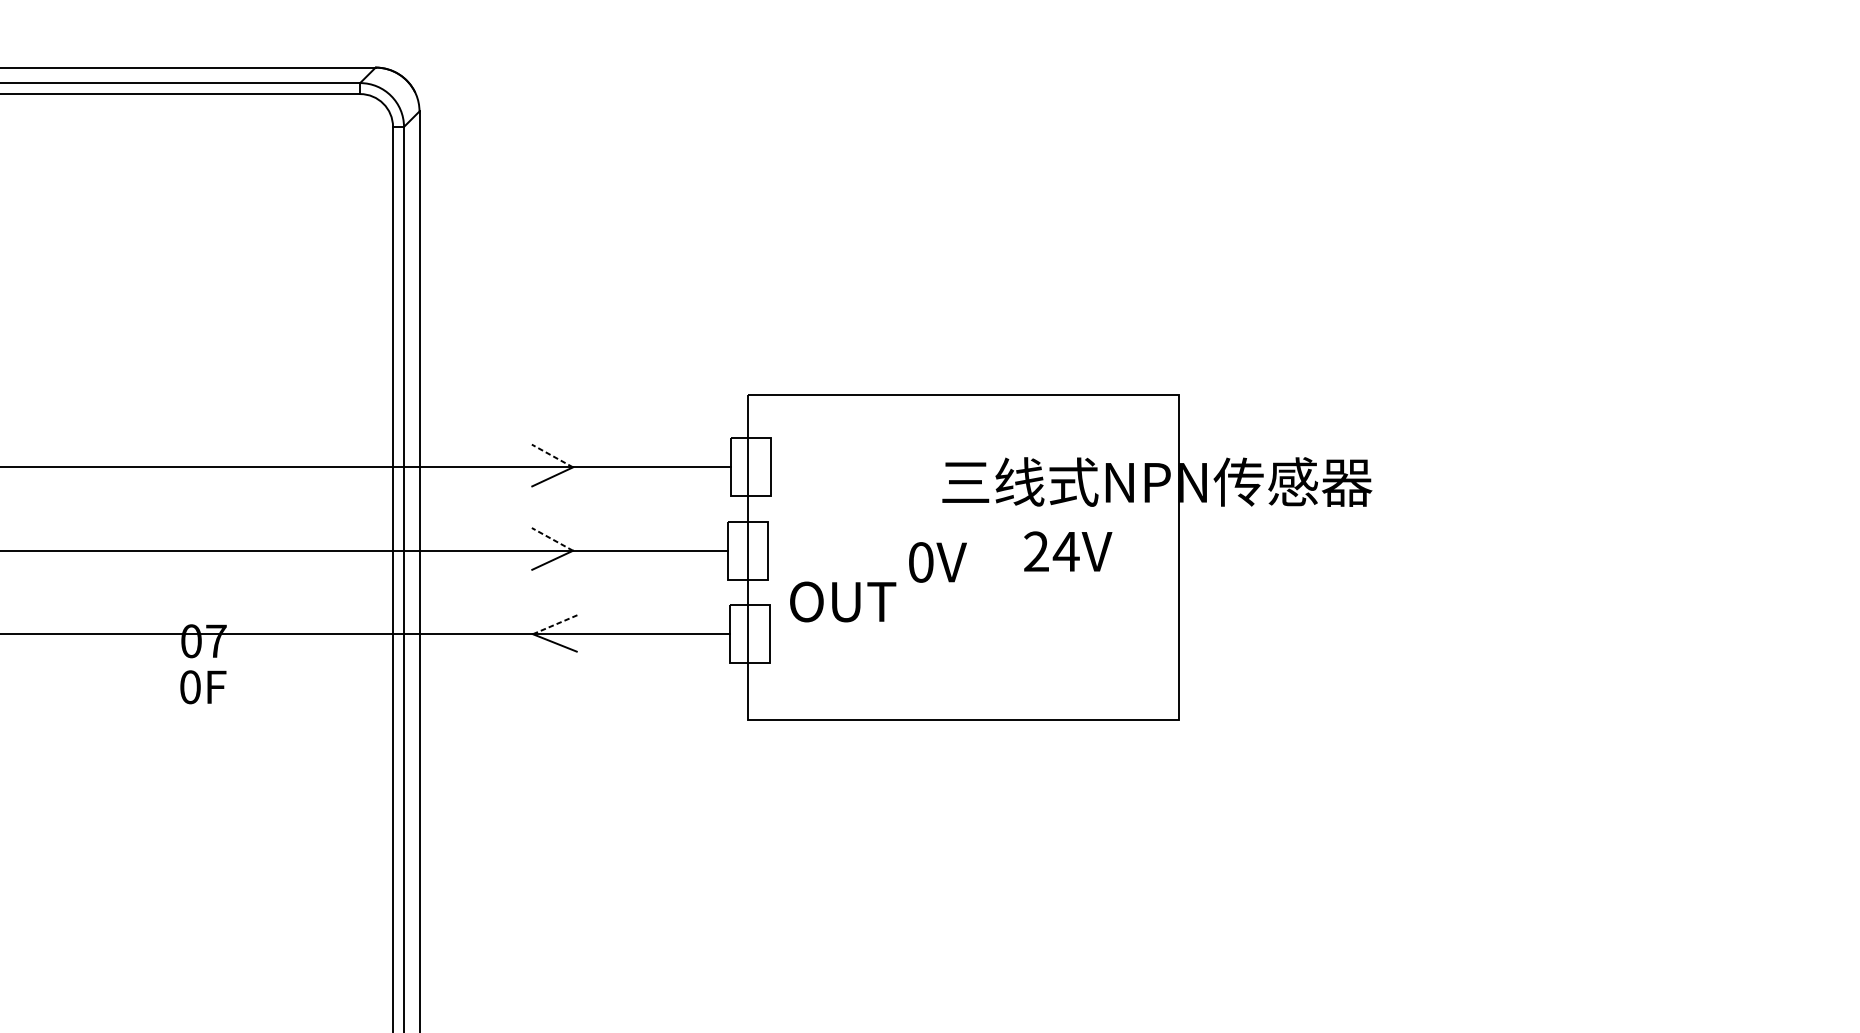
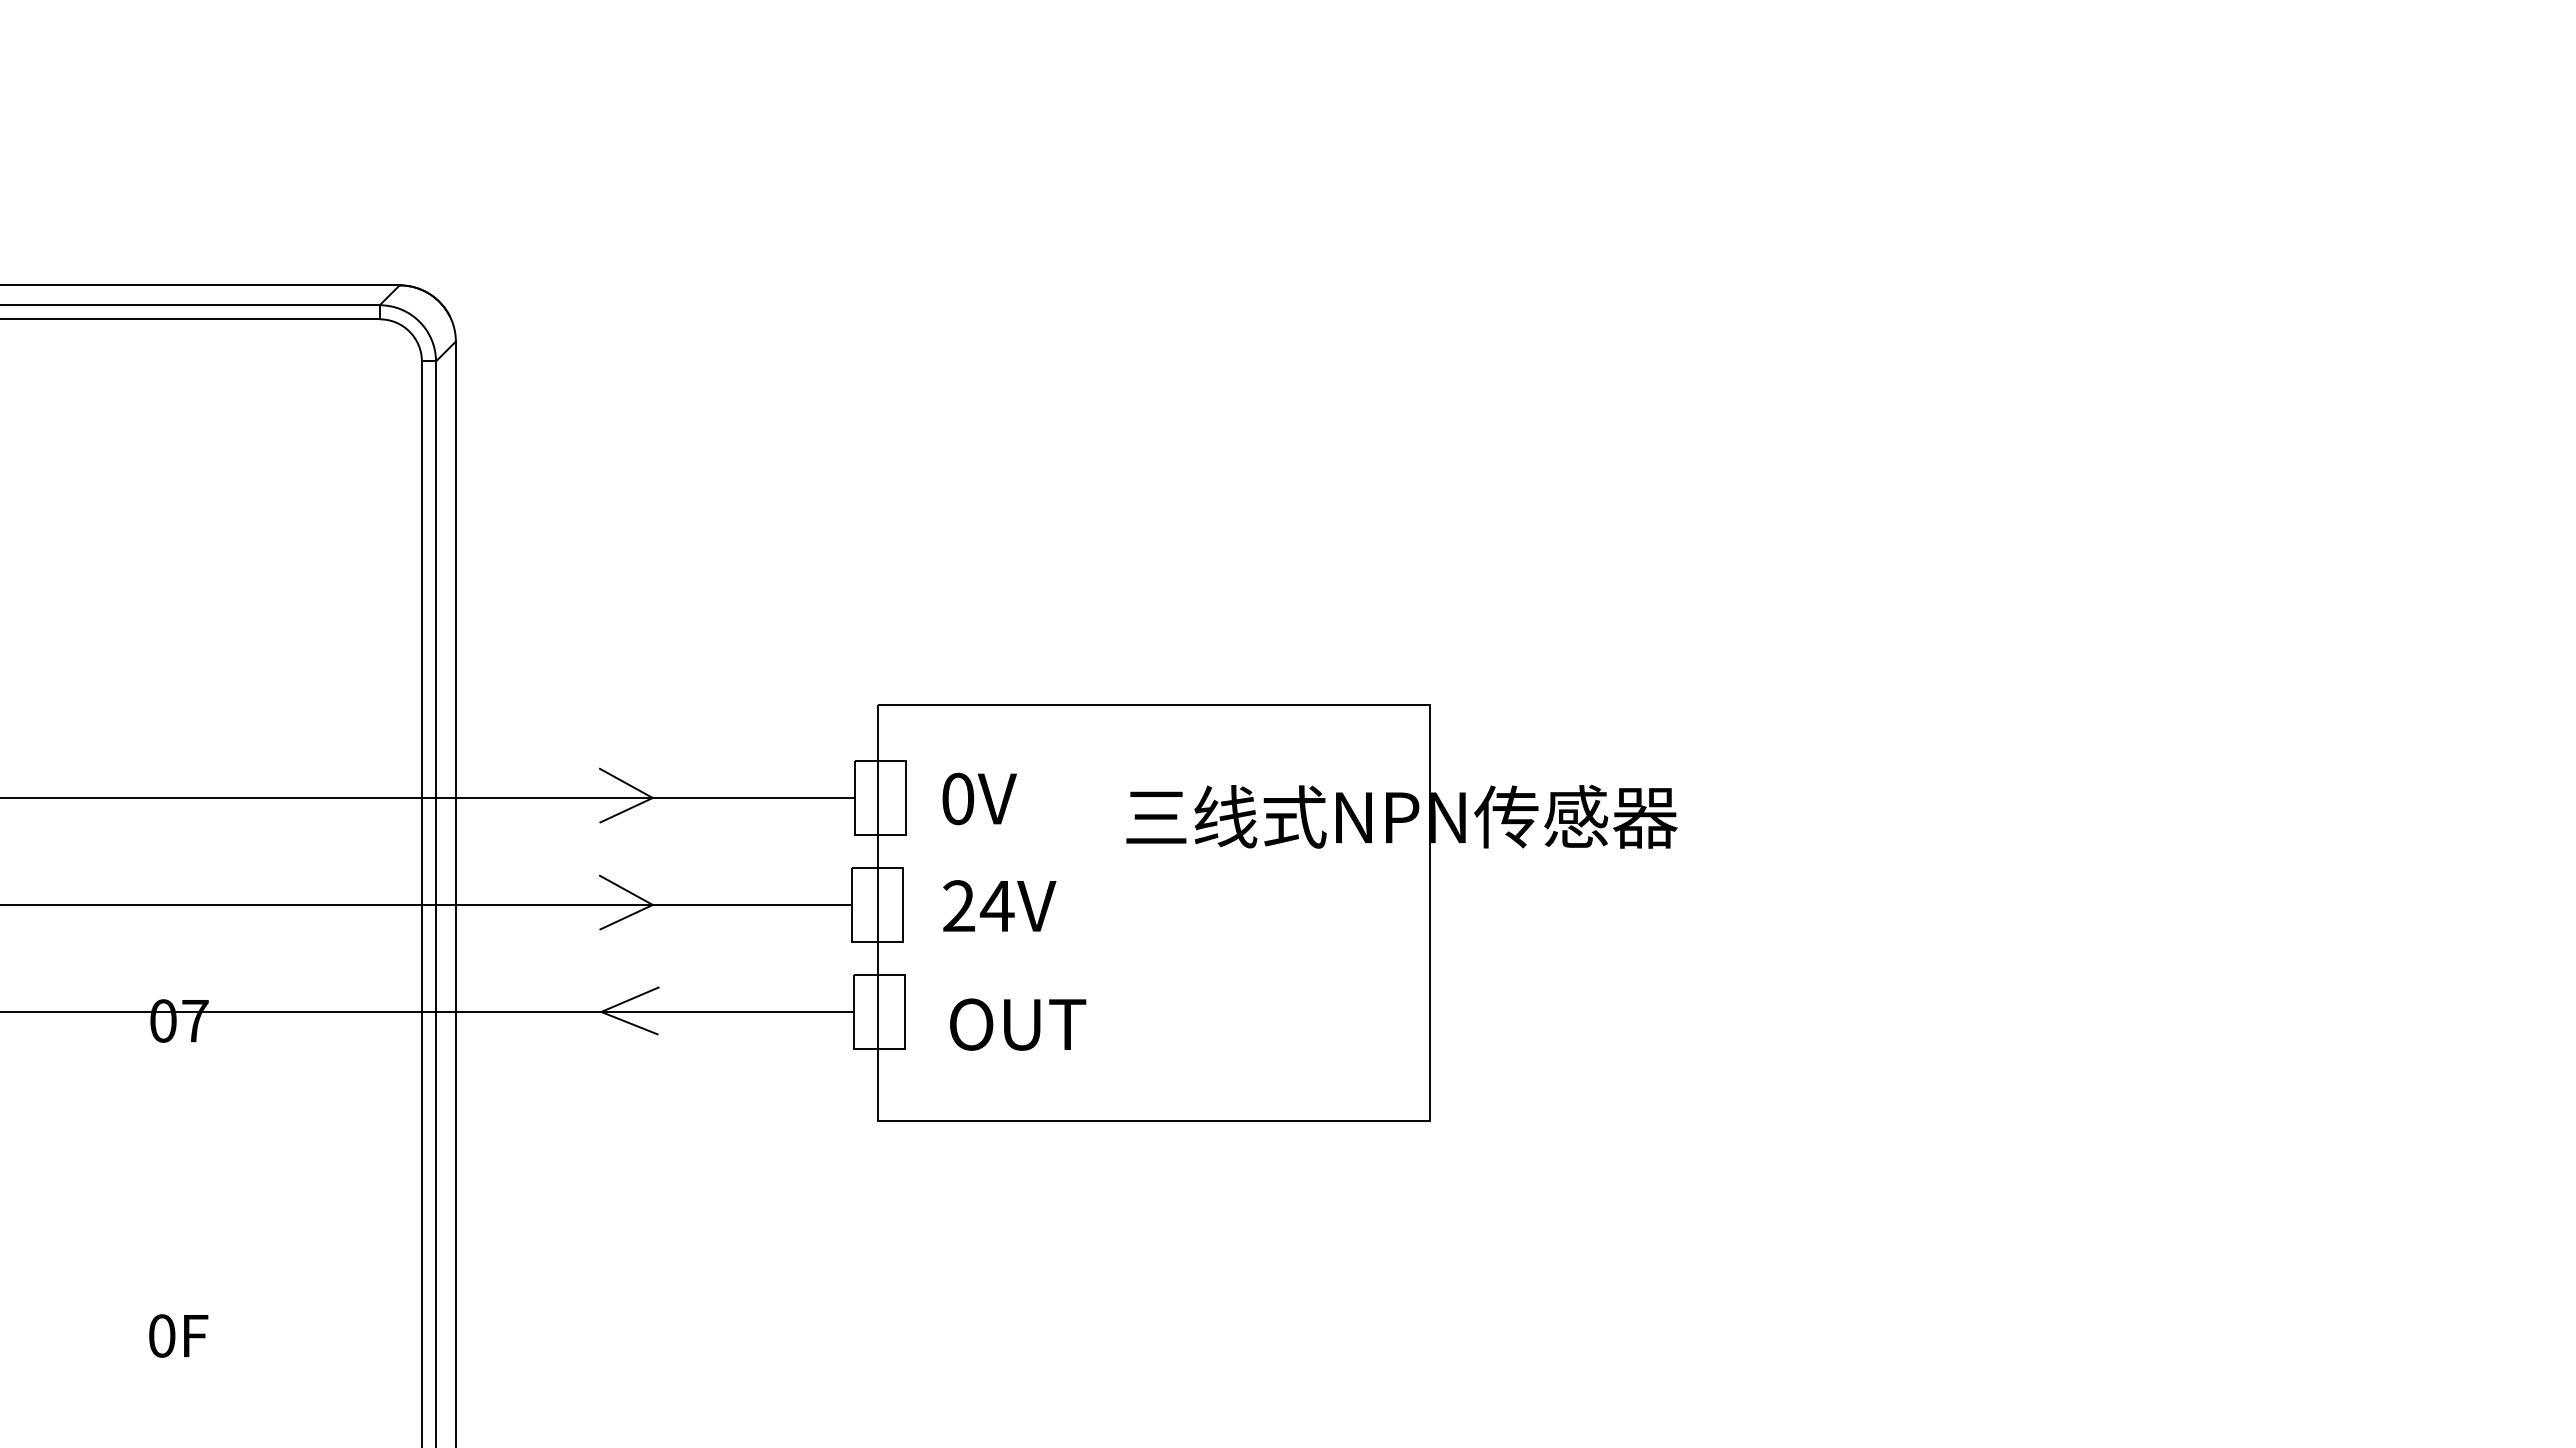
line: (551, 456) -> (625, 783), dashed -> solid
line: (551, 539) -> (625, 890), dashed -> solid
text: (1068, 551) -> (999, 905), moved
text: (937, 562) -> (979, 798), moved
text: (843, 601) -> (1018, 1024), moved
line: (555, 624) -> (630, 999), dashed -> solid
text: (203, 686) -> (178, 1335), moved

